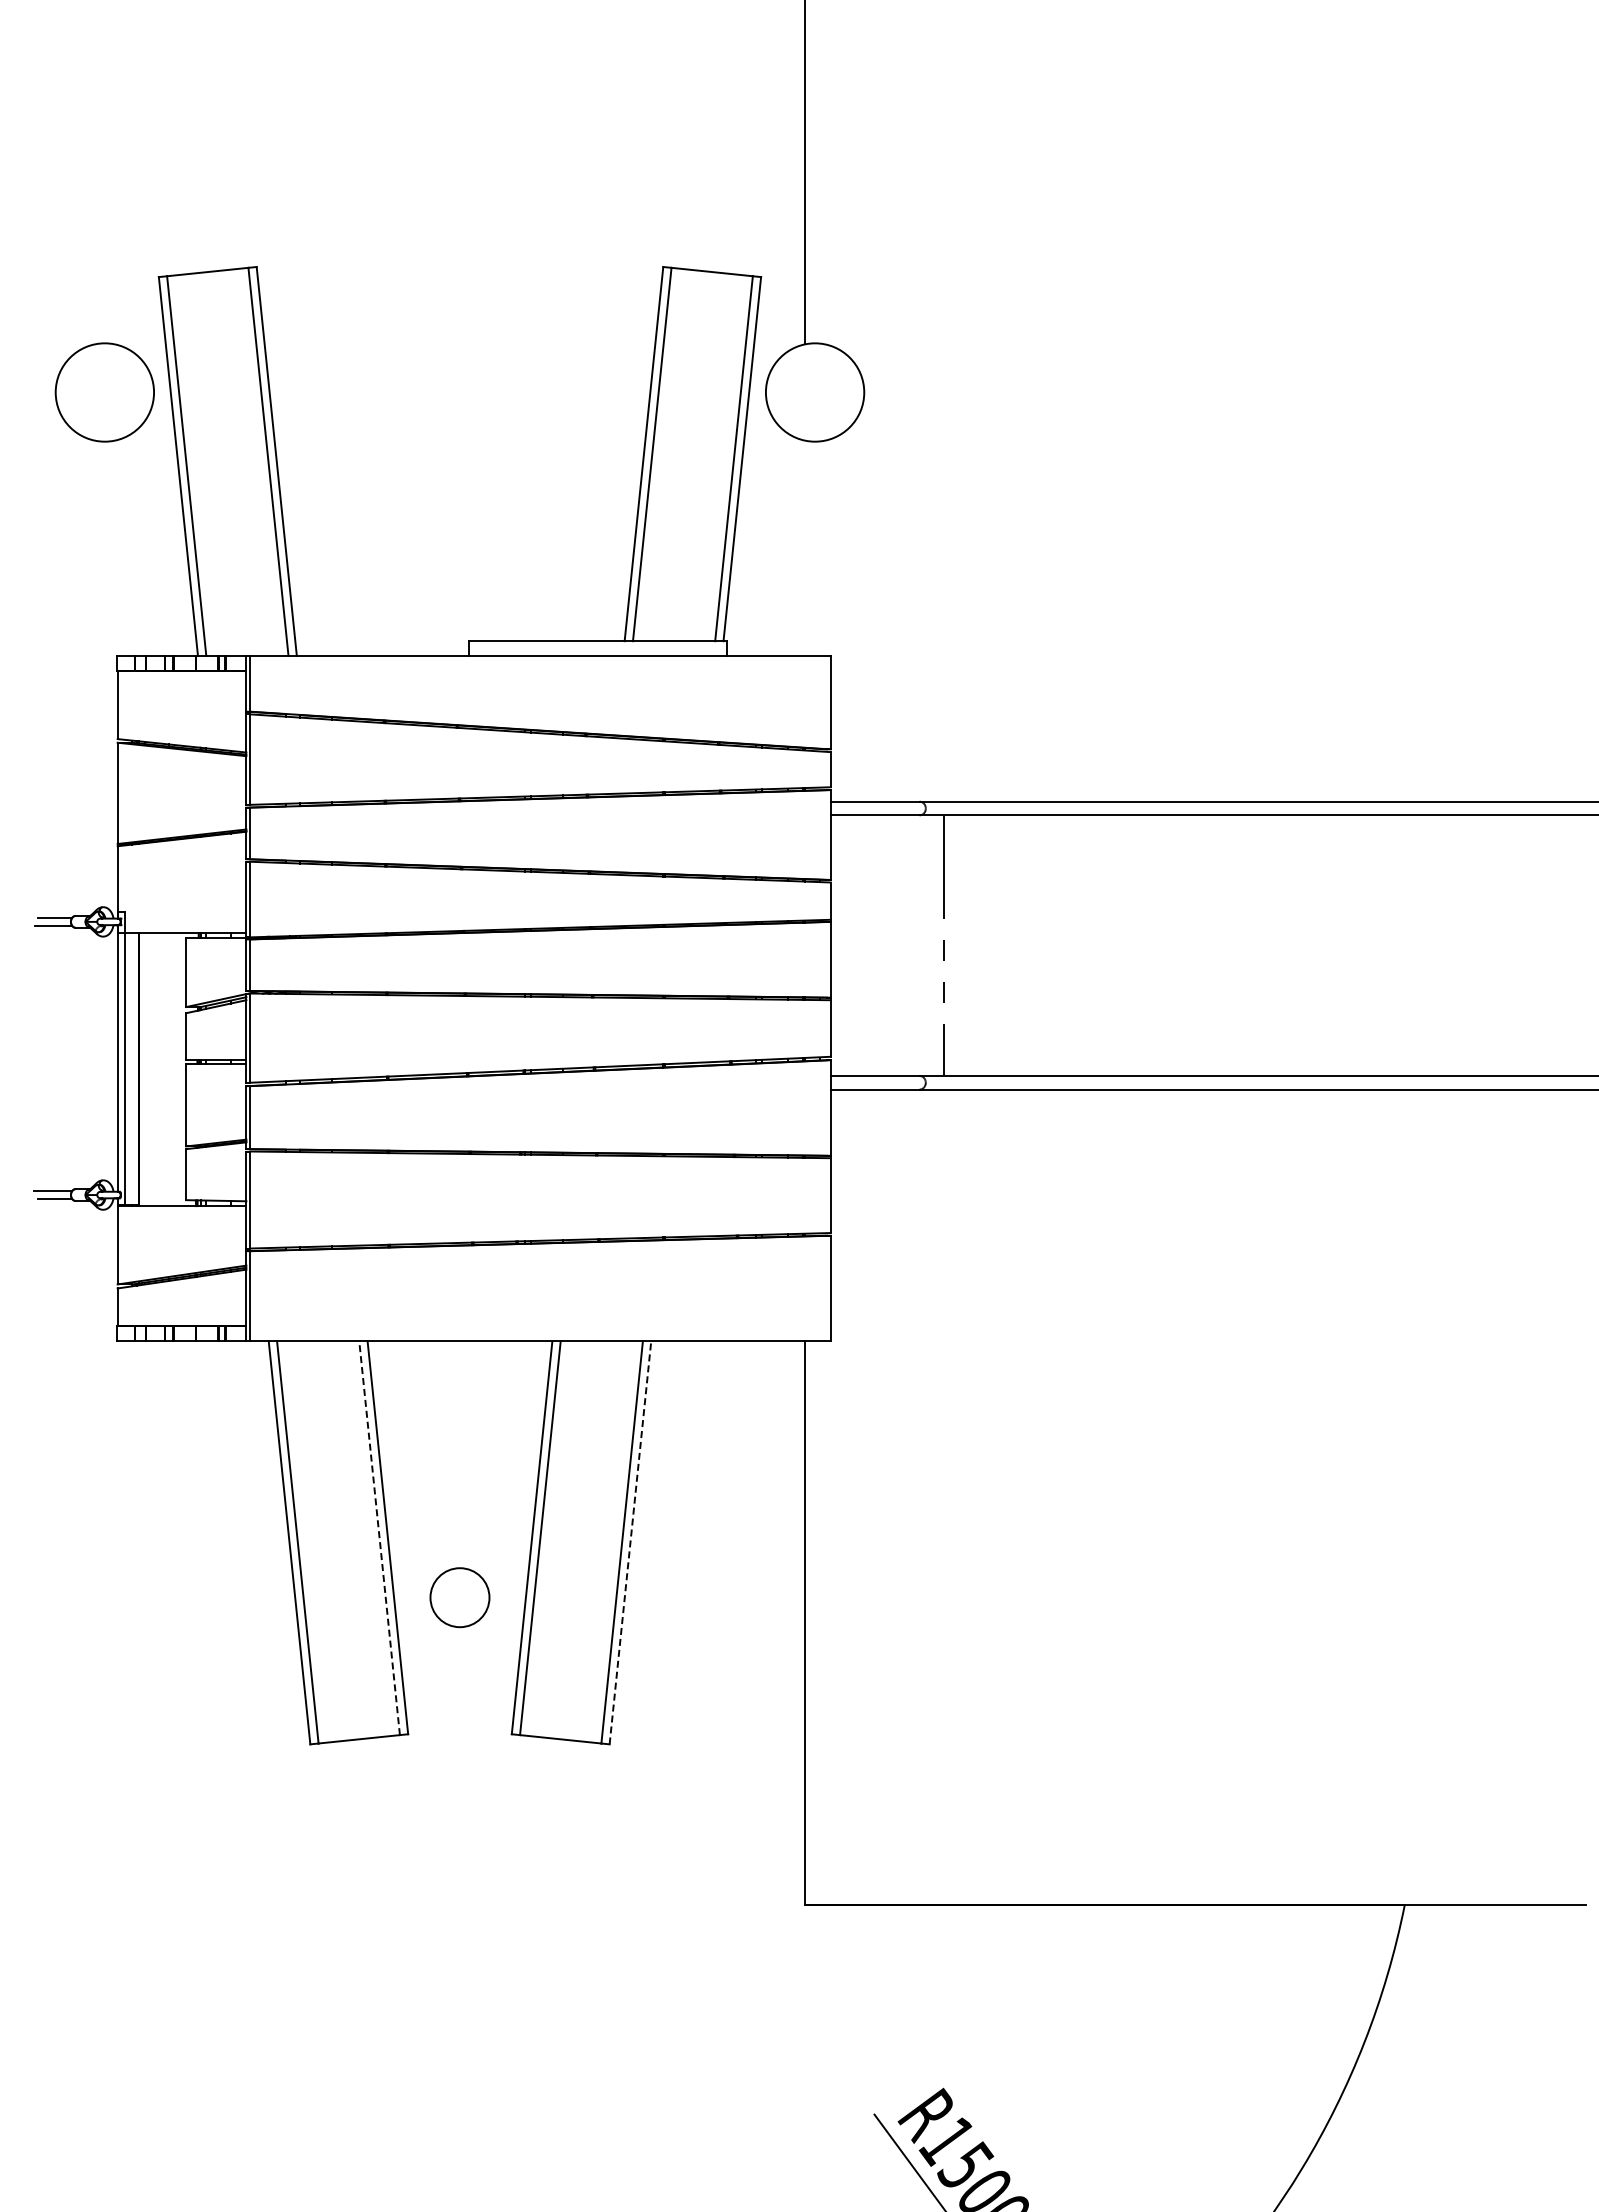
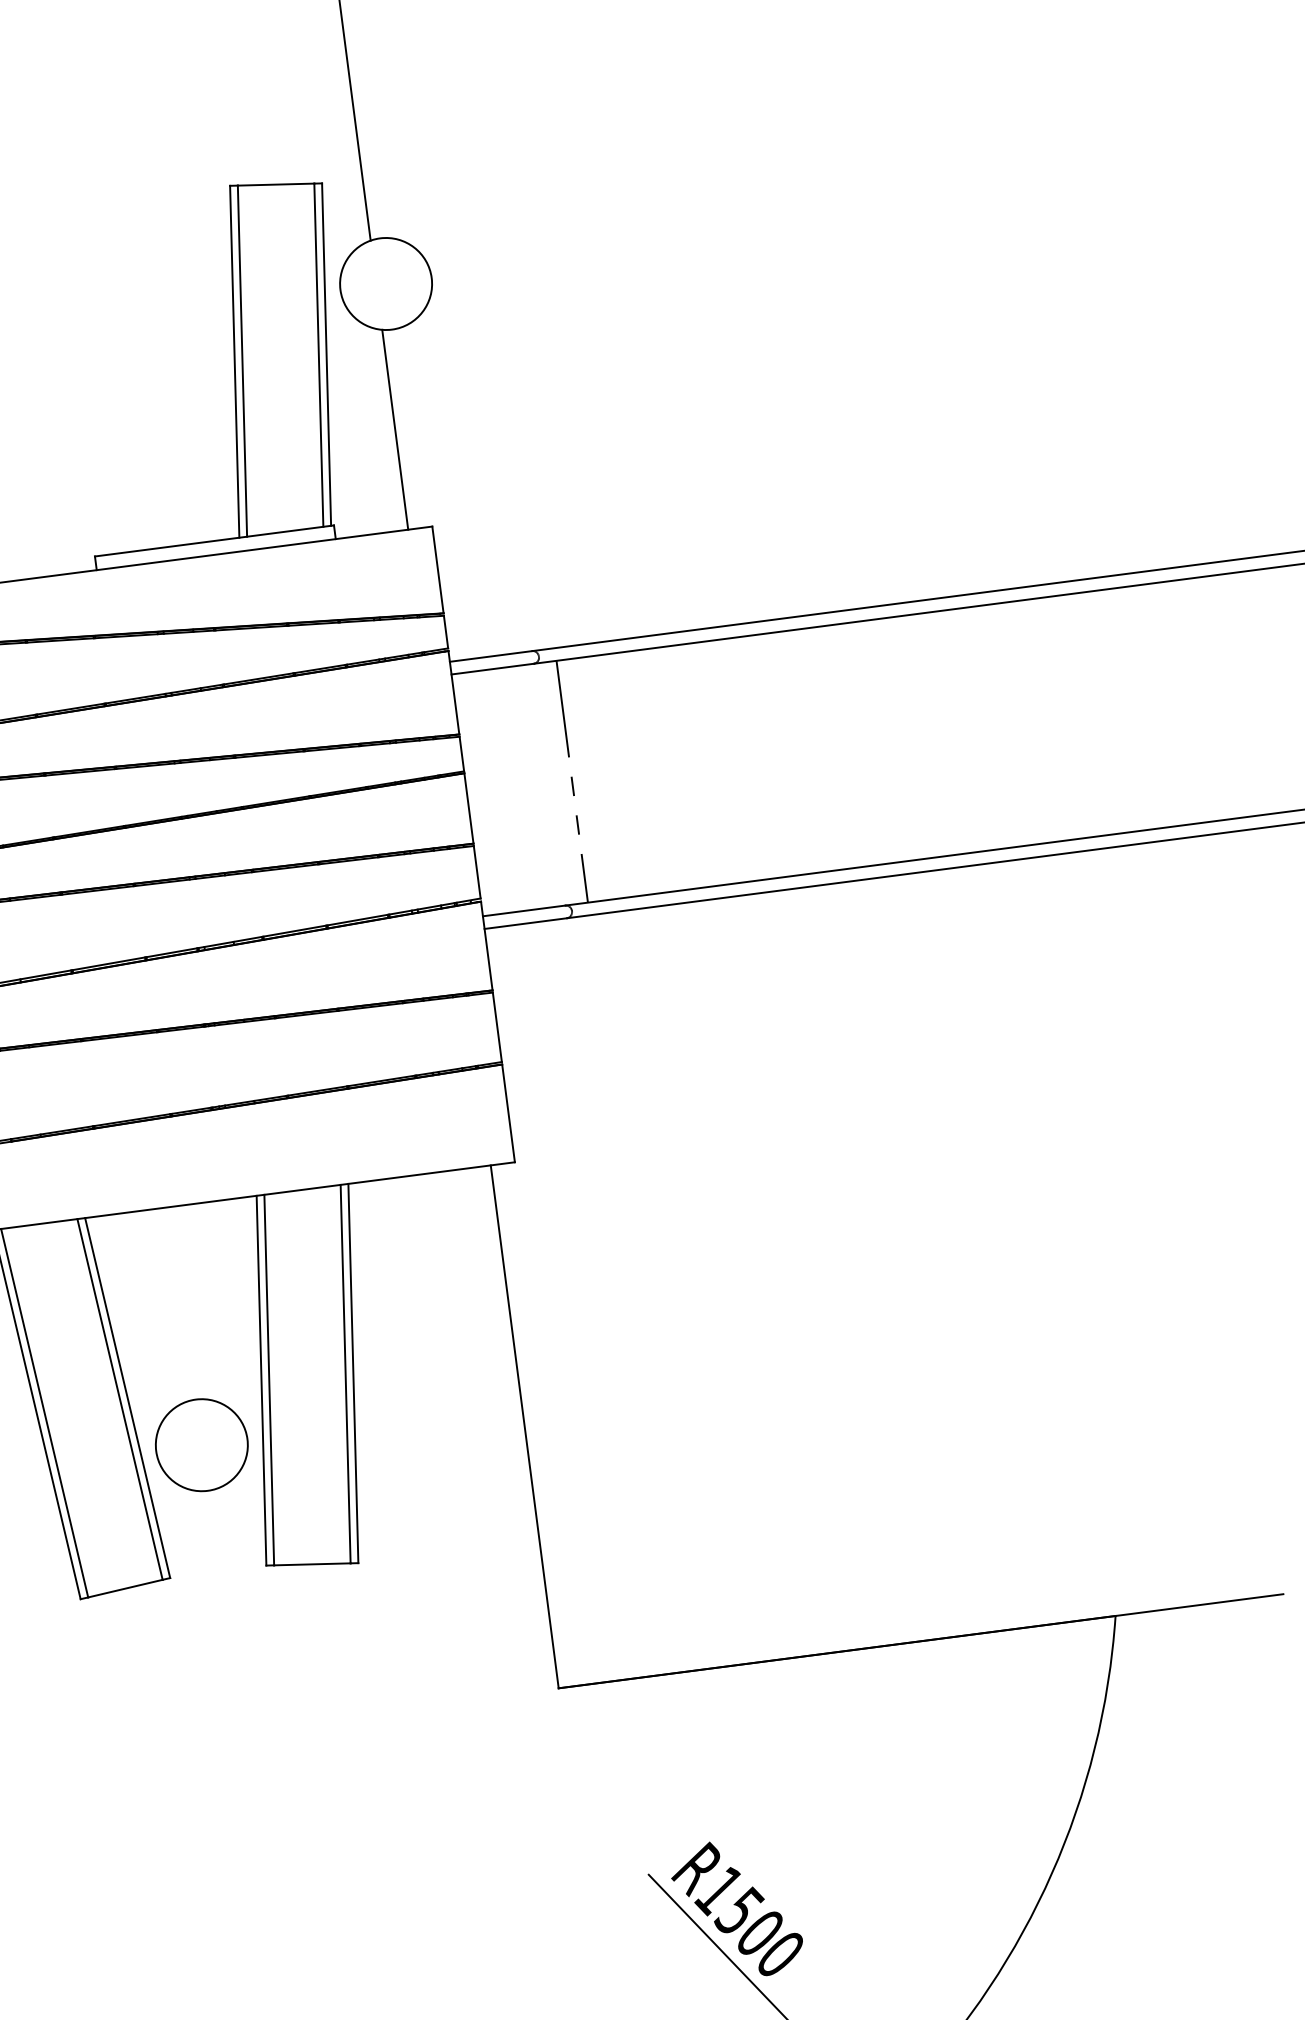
line: (804, 547) -> (394, 429), added
line: (379, 1537) -> (119, 1398), dashed -> solid
line: (630, 1542) -> (353, 1373), dashed -> solid
circle: (459, 1597) -> (201, 1444), size x1.67

